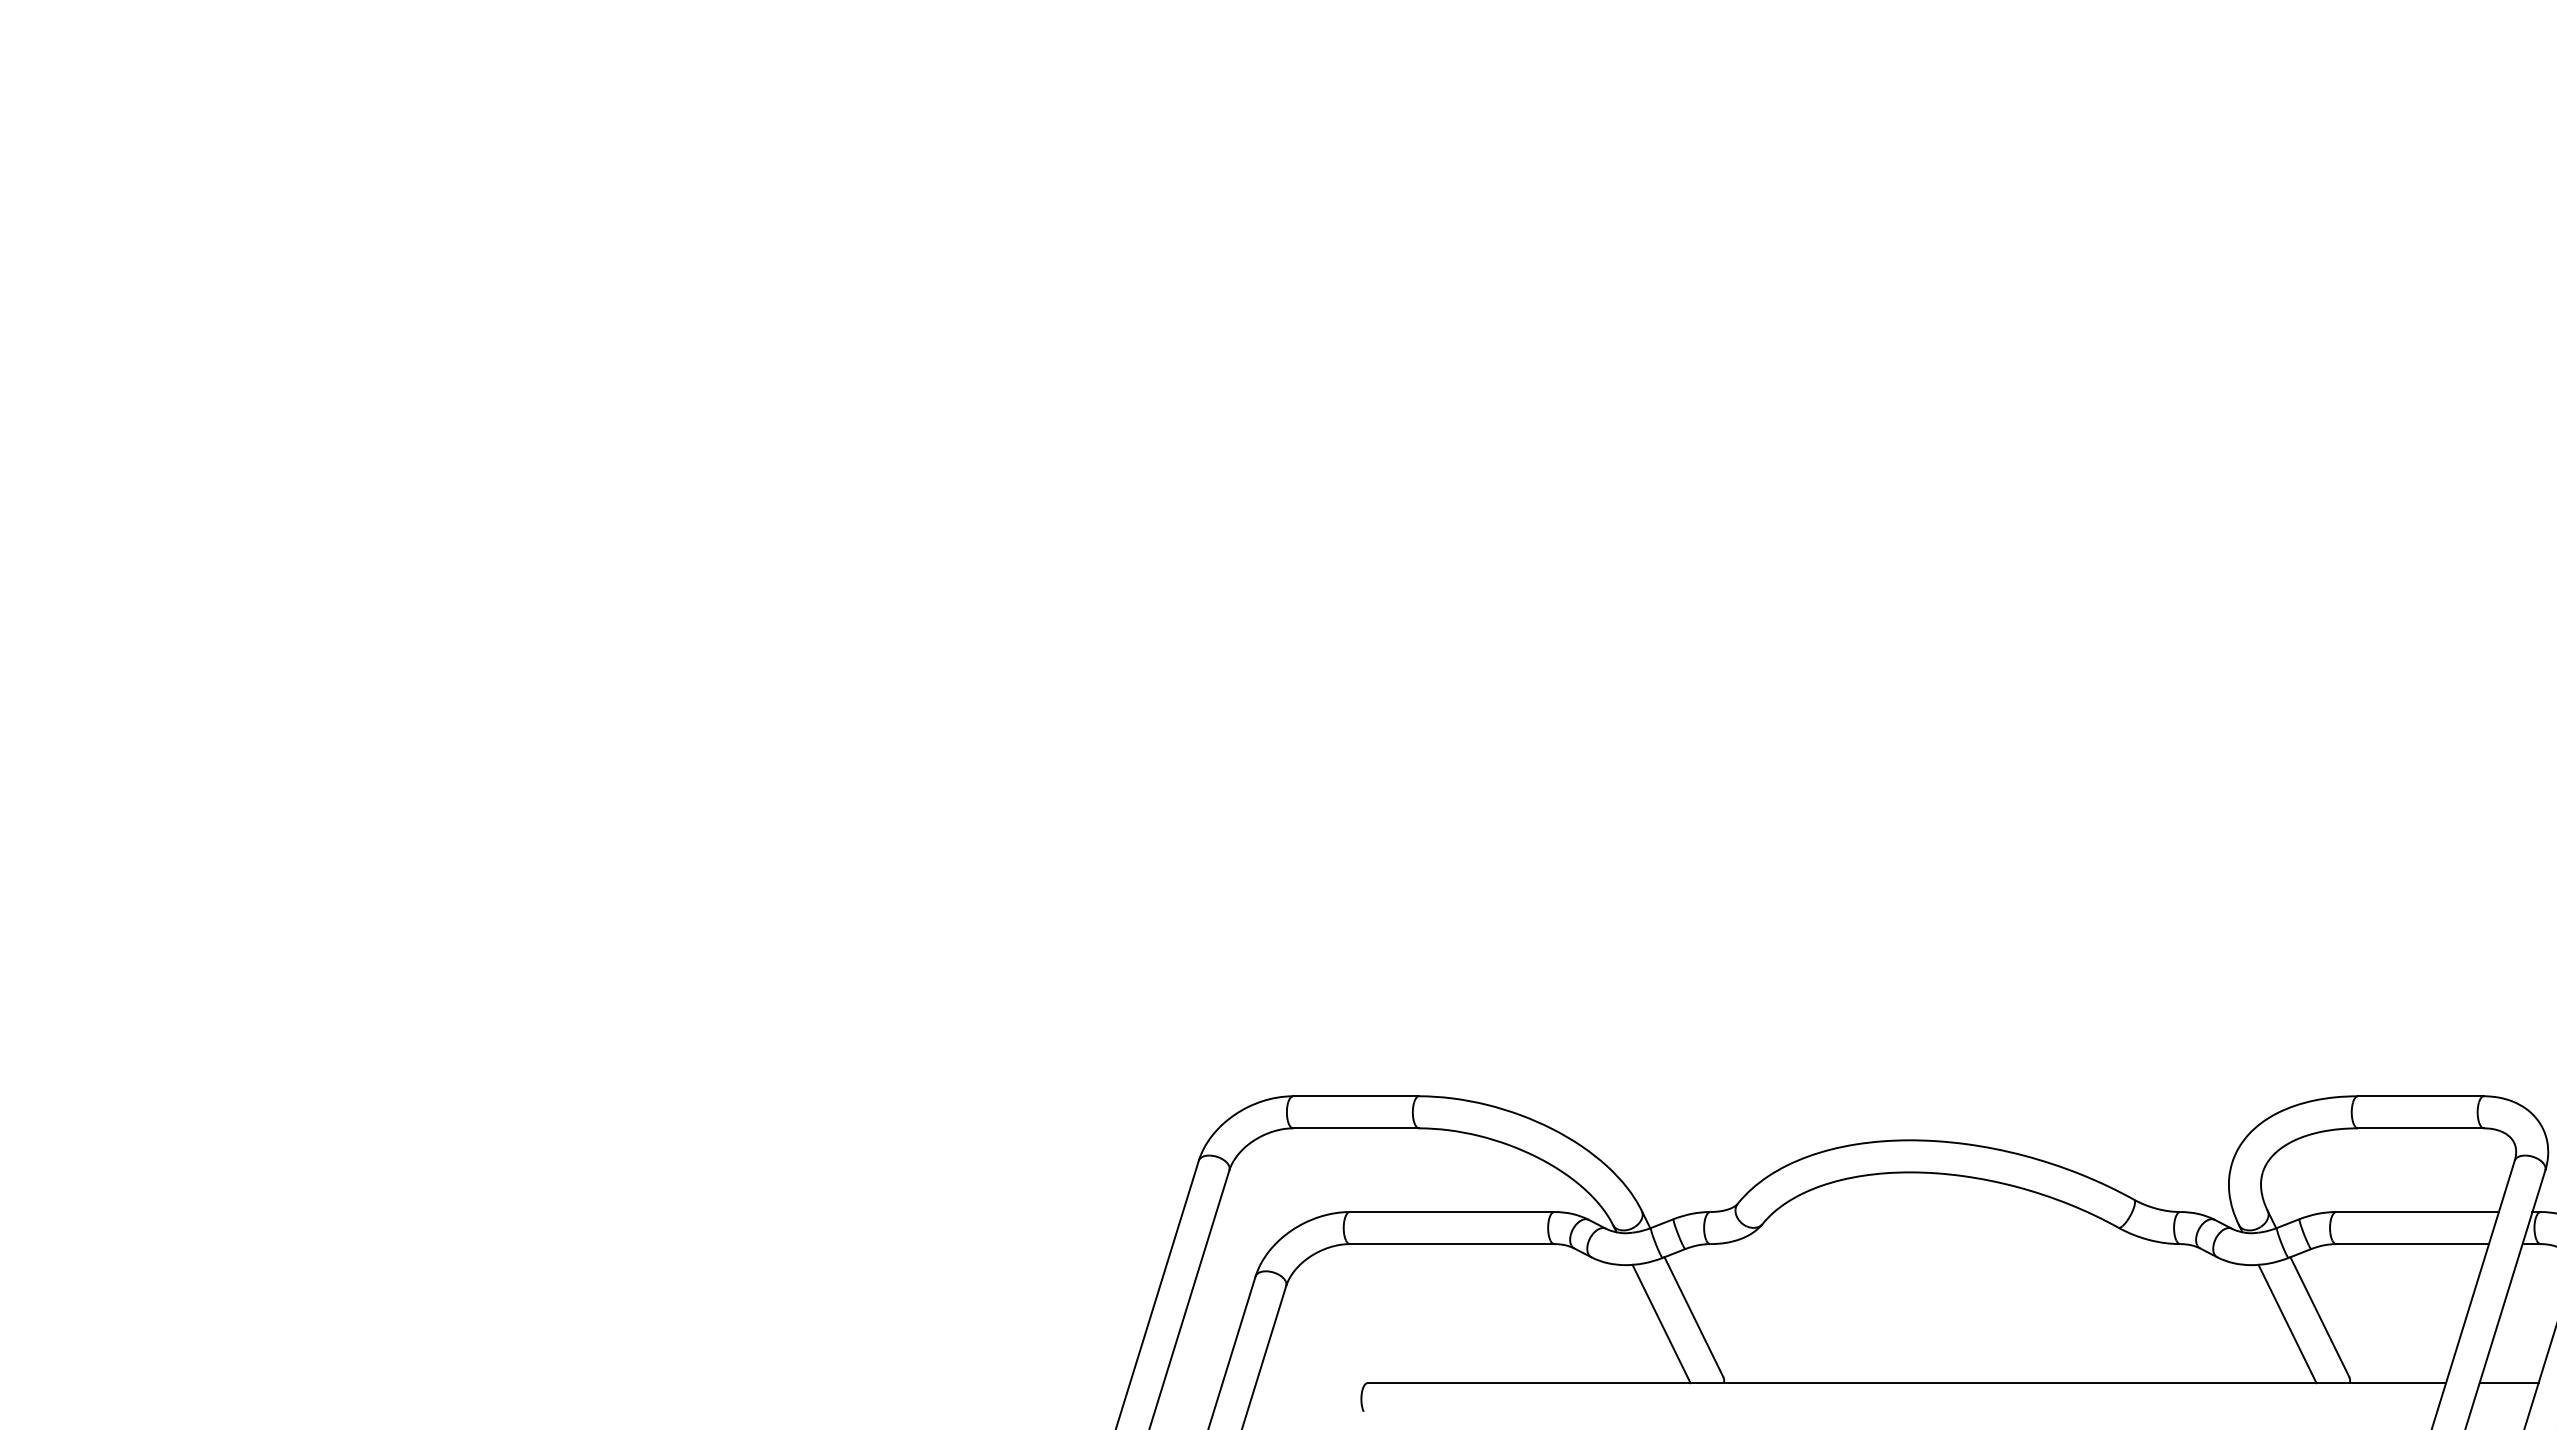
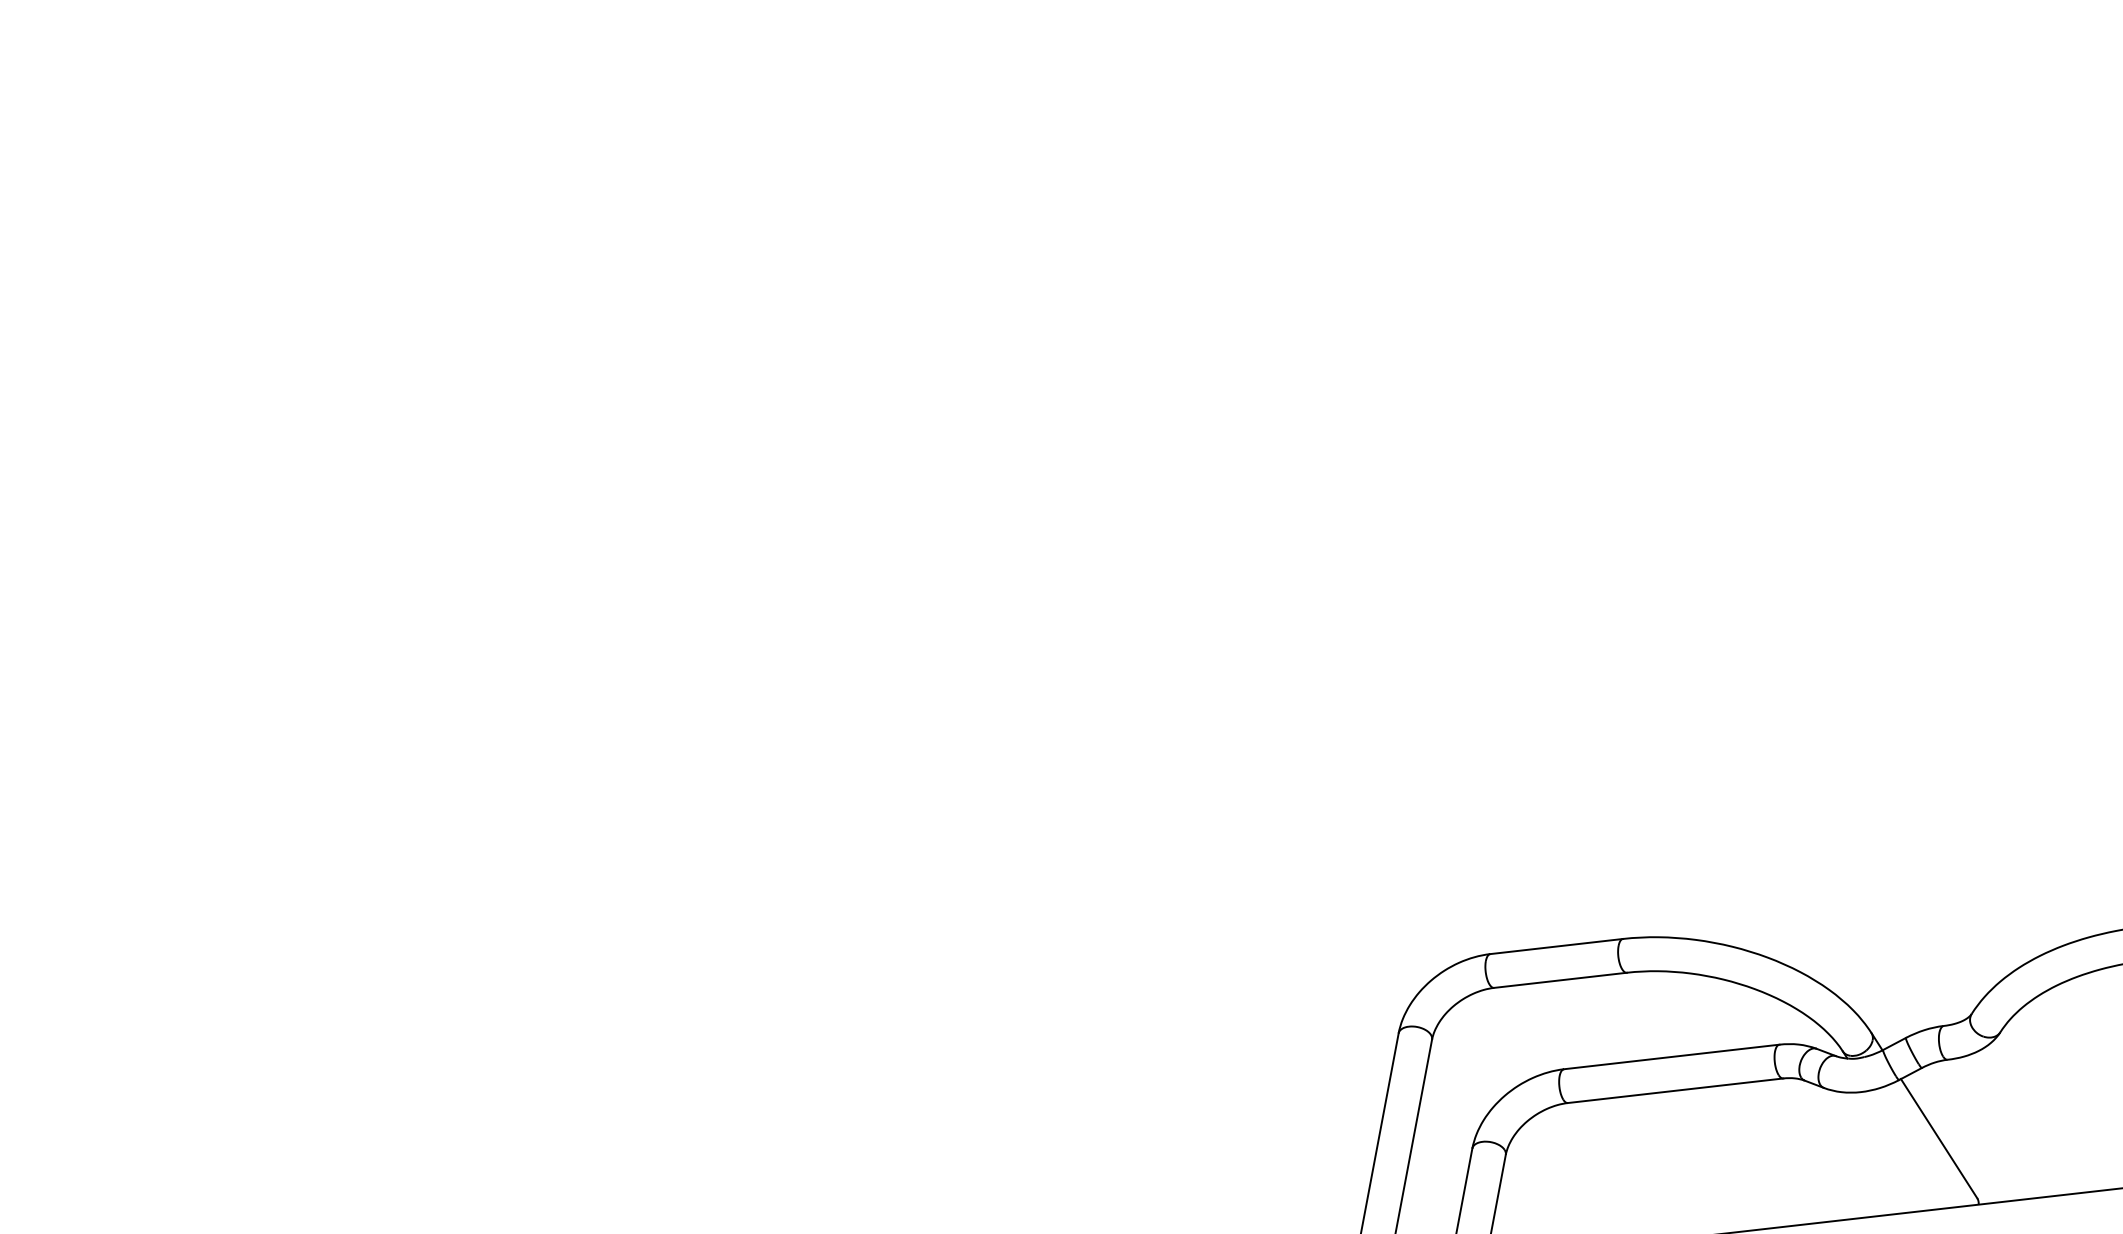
line: (1661, 1323) -> (1905, 1149), removed

